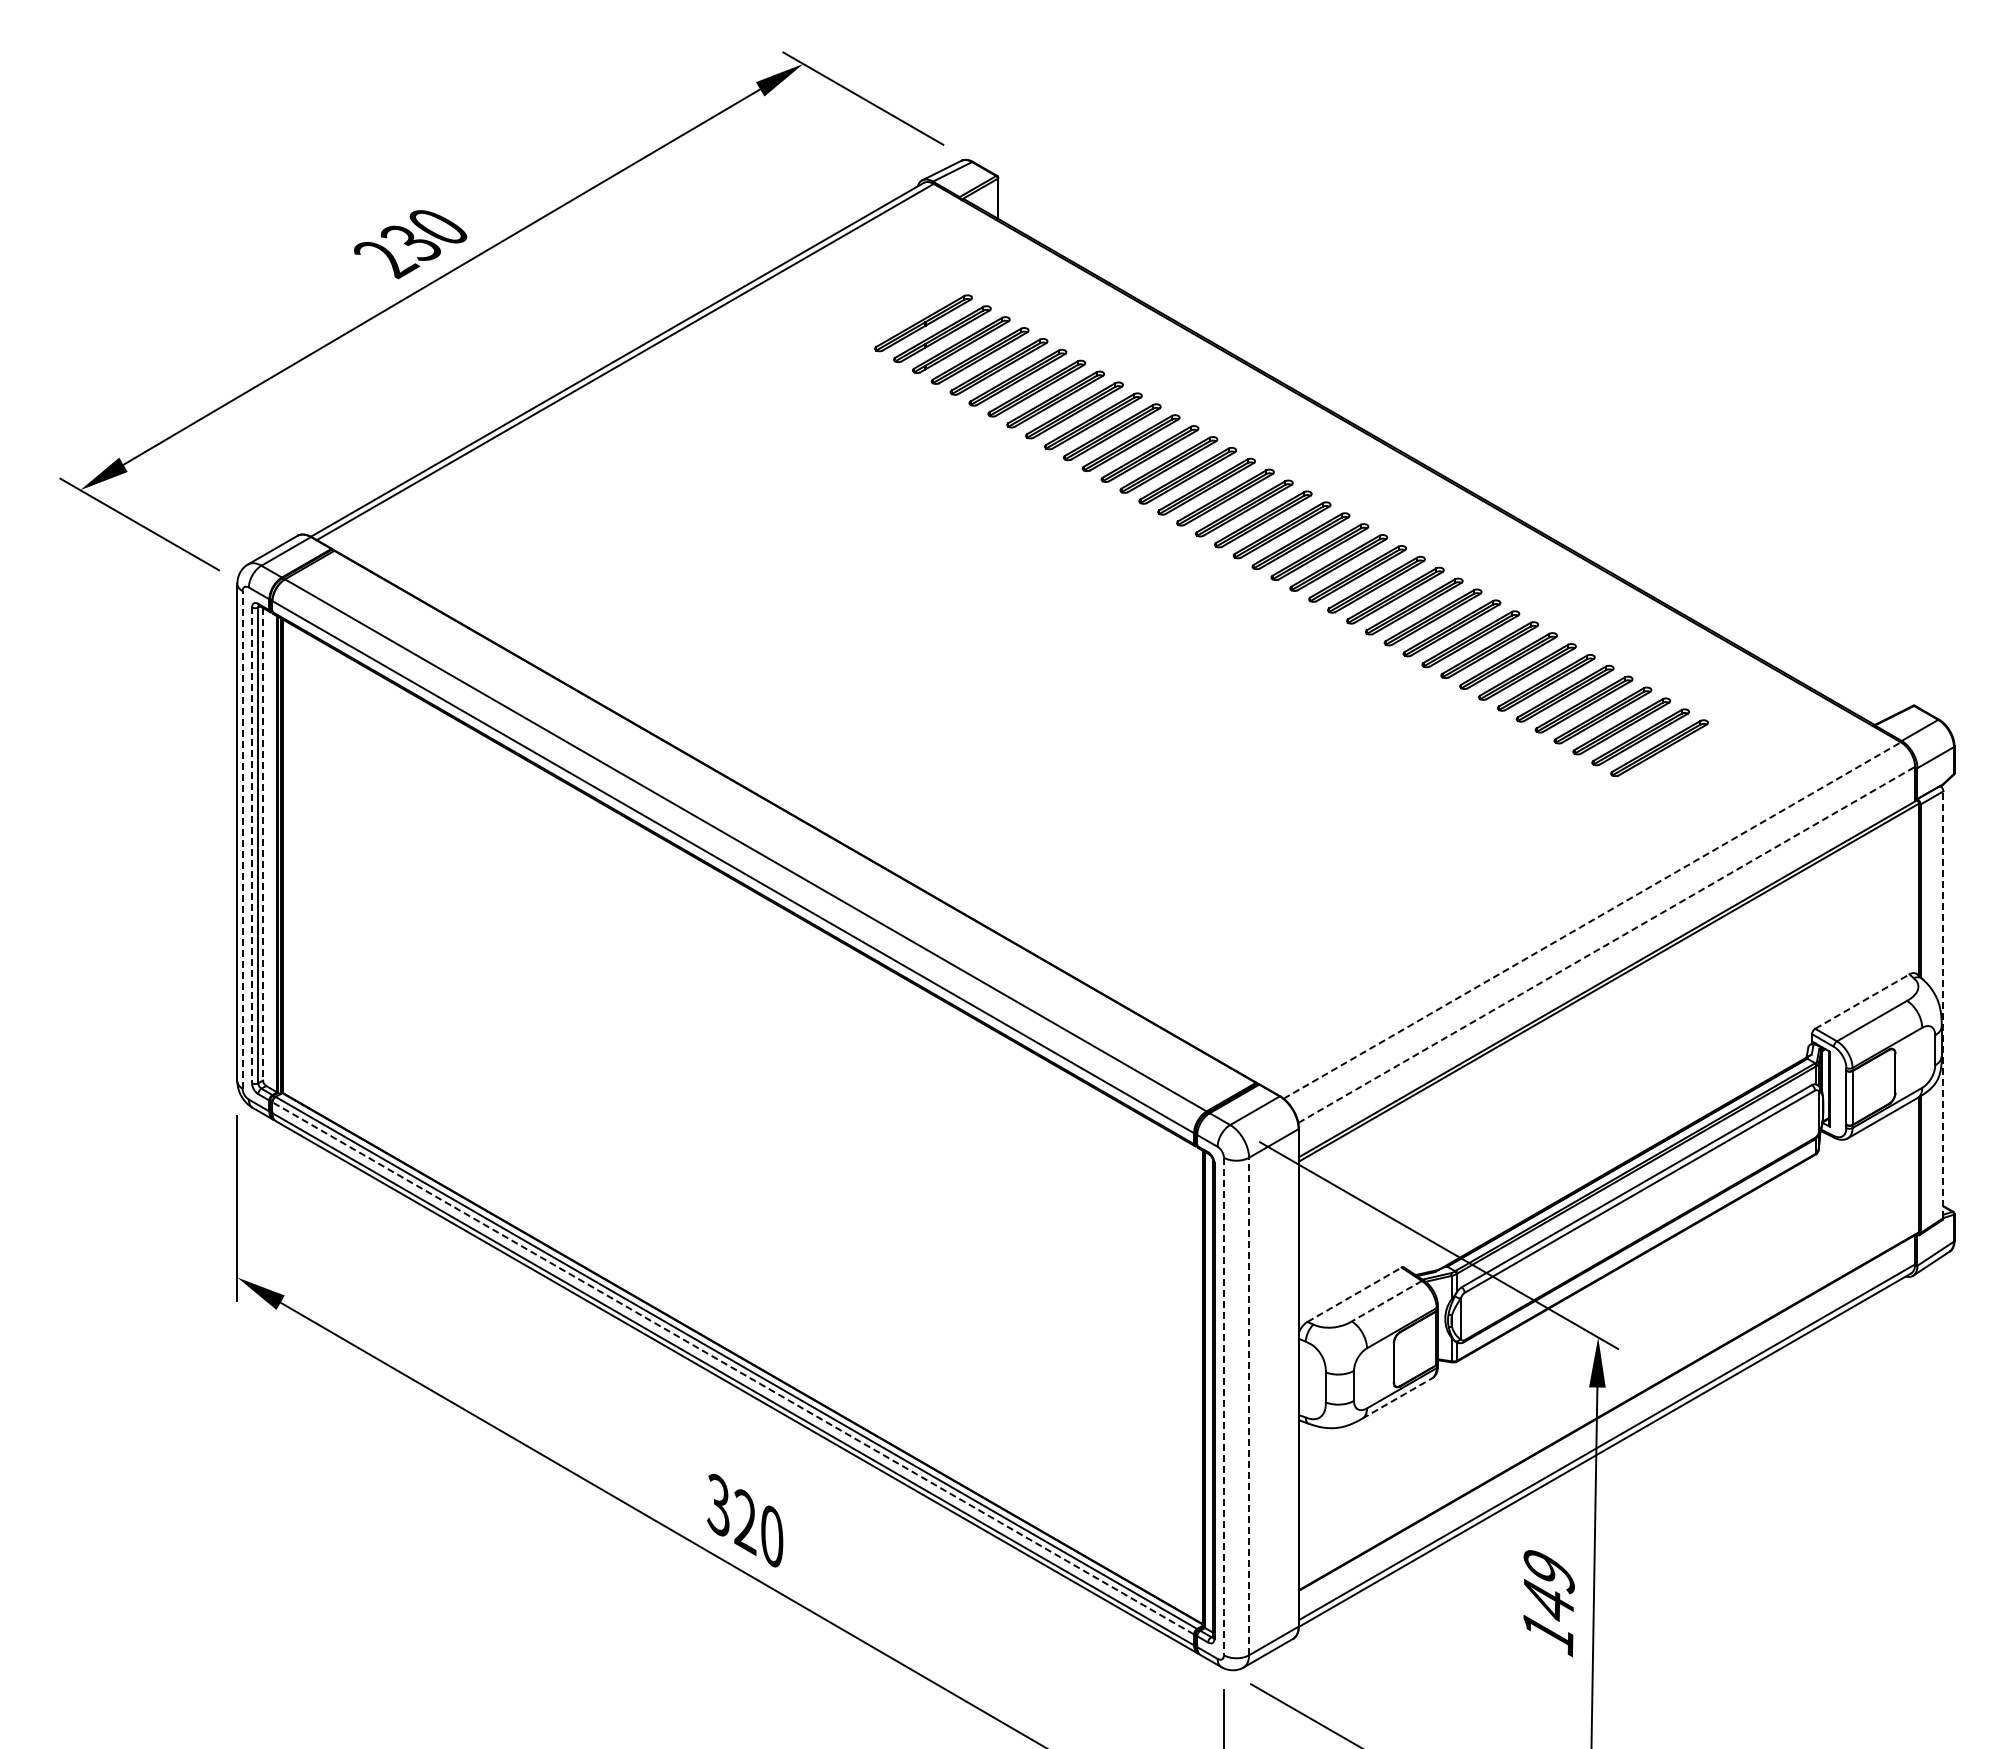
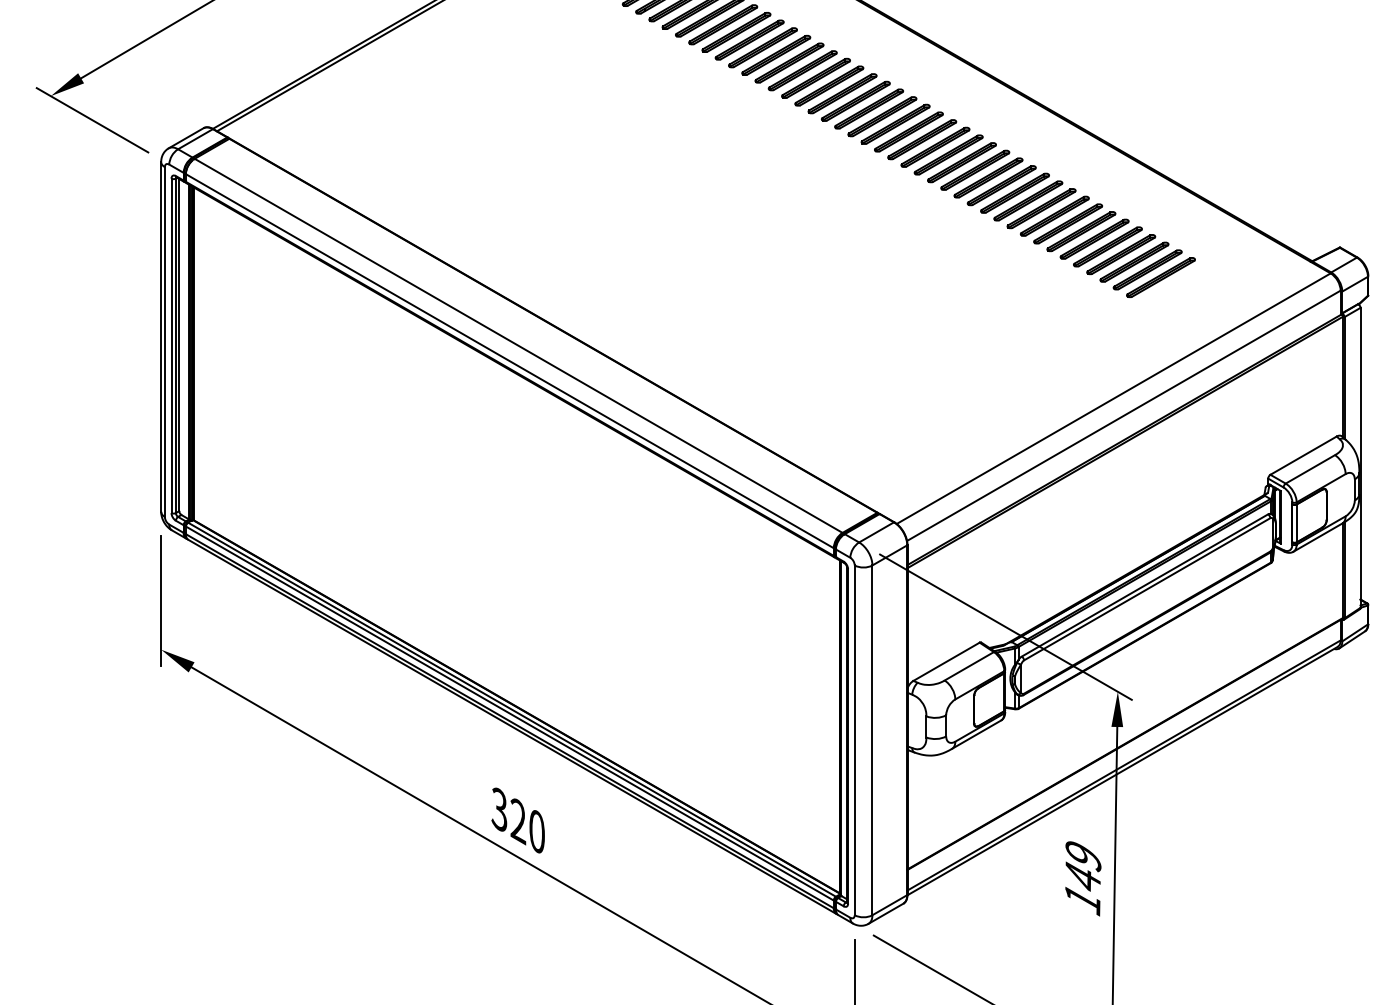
line: (242, 839) -> (164, 341), dashed -> solid
line: (263, 844) -> (179, 345), dashed -> solid
line: (252, 845) -> (171, 345), dashed -> solid
line: (1592, 920) -> (1113, 398), dashed -> solid
line: (1607, 944) -> (1124, 415), dashed -> solid
line: (1862, 1001) -> (1303, 455), dashed -> solid
line: (1943, 1004) -> (1360, 457), dashed -> solid
line: (1354, 1294) -> (946, 661), dashed -> solid
line: (1386, 1301) -> (969, 666), dashed -> solid
line: (732, 1368) -> (509, 713), dashed -> solid
line: (1397, 1398) -> (976, 734), dashed -> solid
line: (1223, 1406) -> (854, 740), dashed -> solid
line: (1249, 1406) -> (872, 740), dashed -> solid

